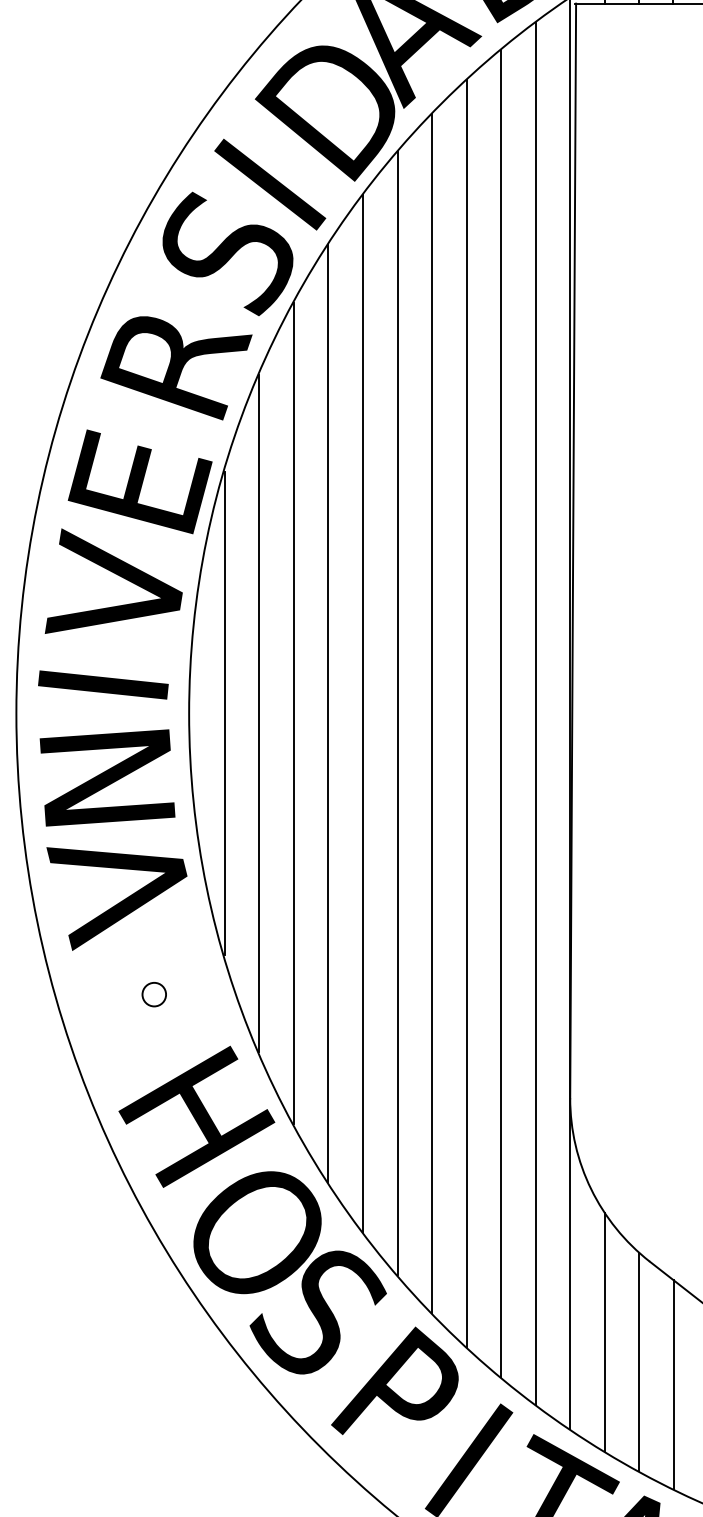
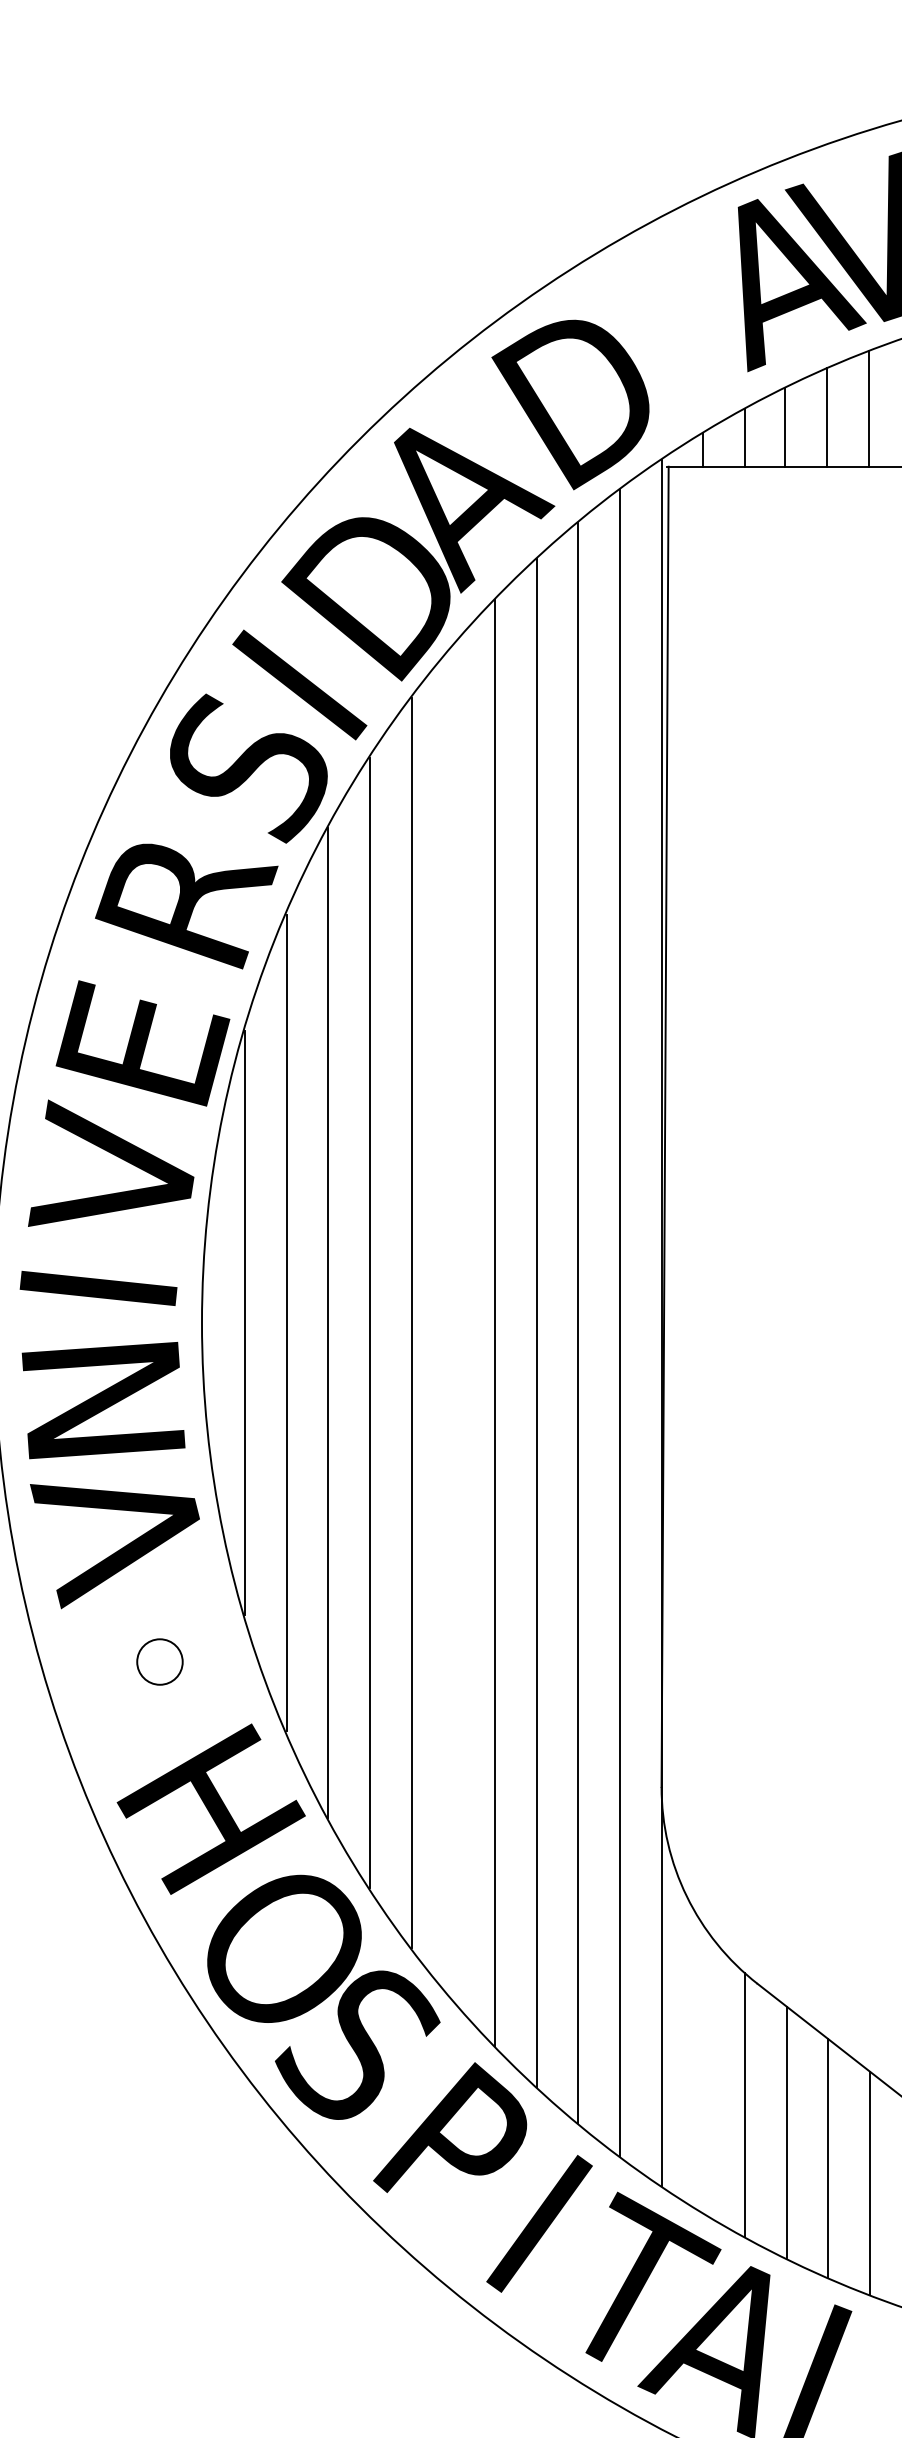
line: (397, 713) -> (453, 1322), removed
circle: (153, 994) -> (159, 1661), size x1.6
line: (604, 1331) -> (703, 2068), removed

